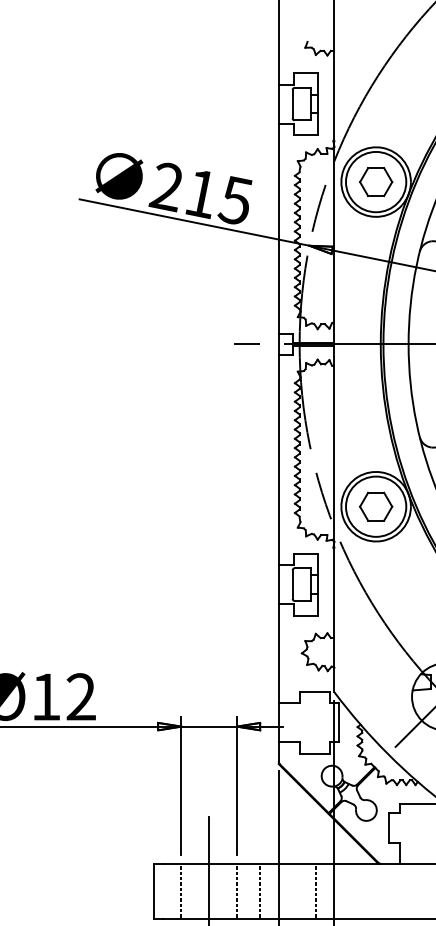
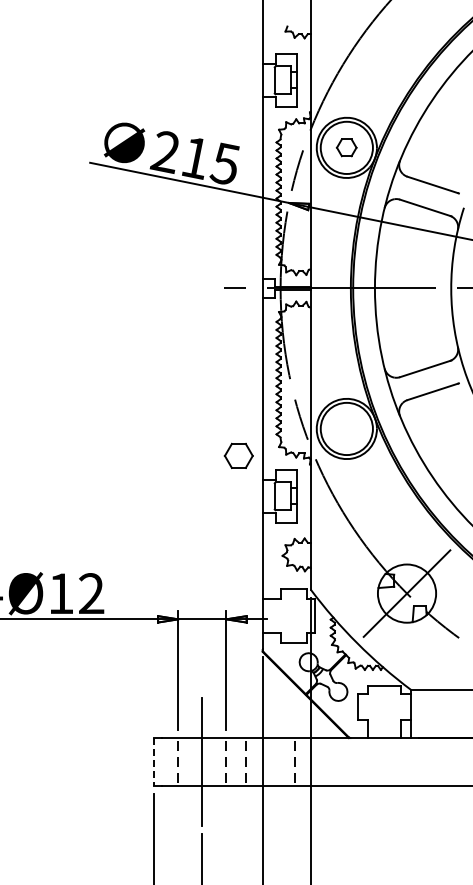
part: (375, 181) -> (346, 147), size x0.7
part: (375, 506) -> (238, 455), moved
line: (153, 891) -> (154, 762), solid -> dashed

